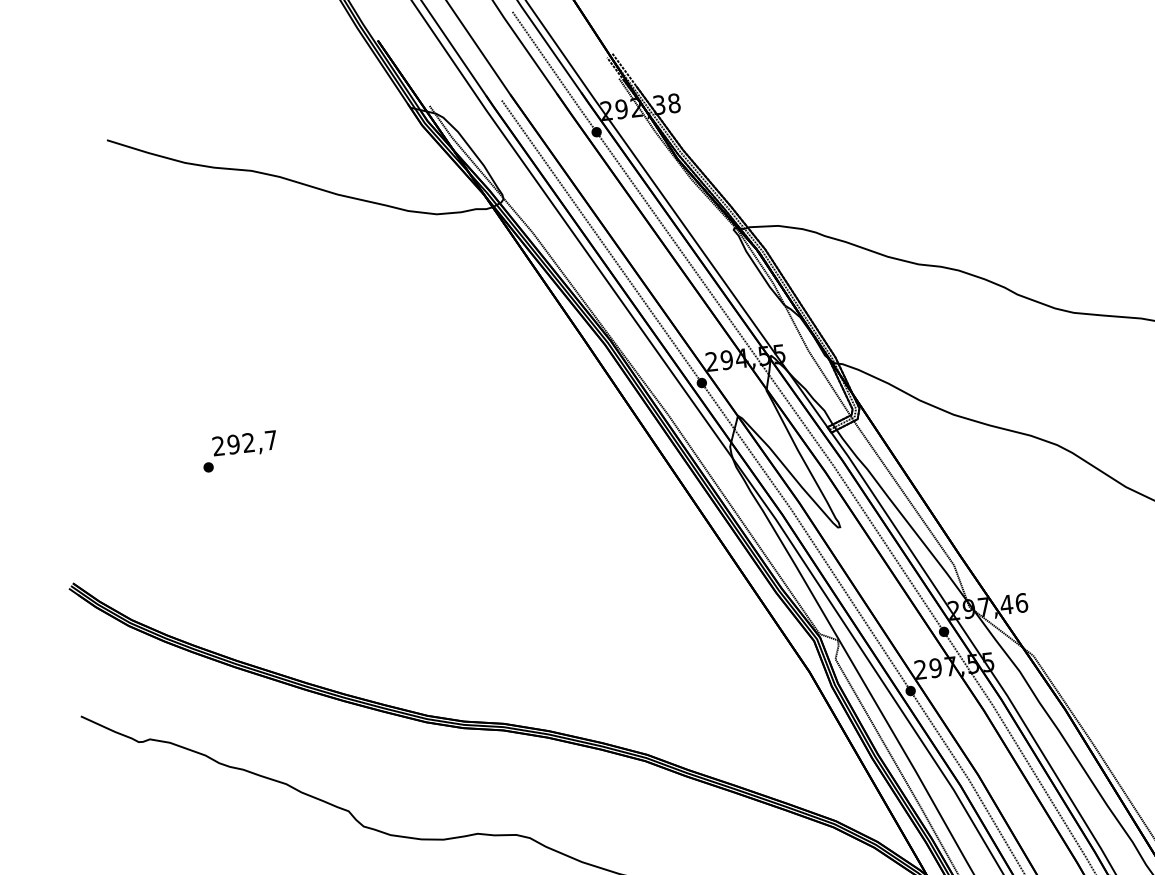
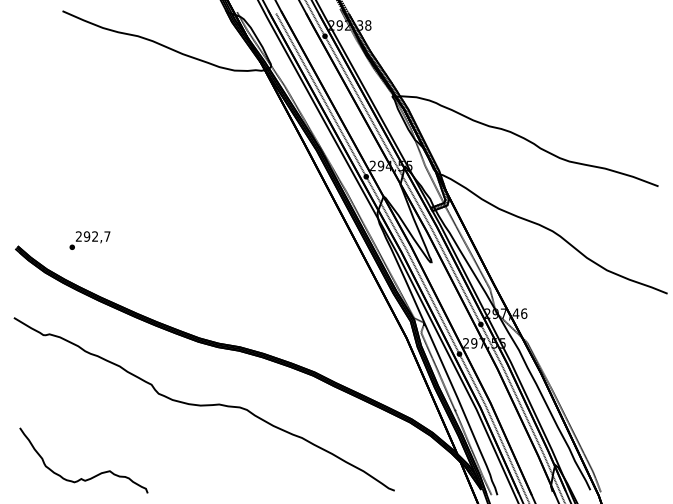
text: (239, 451) -> (89, 240), moved

